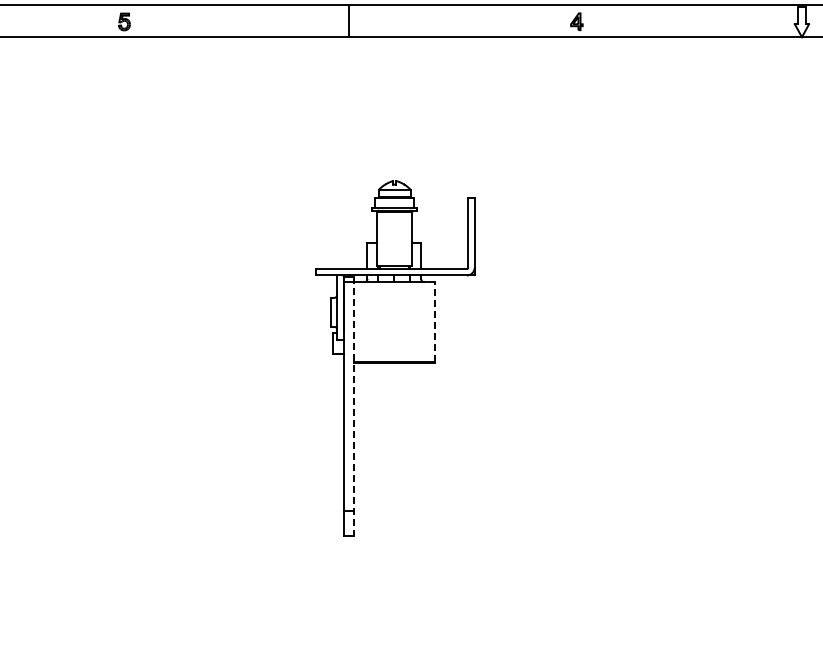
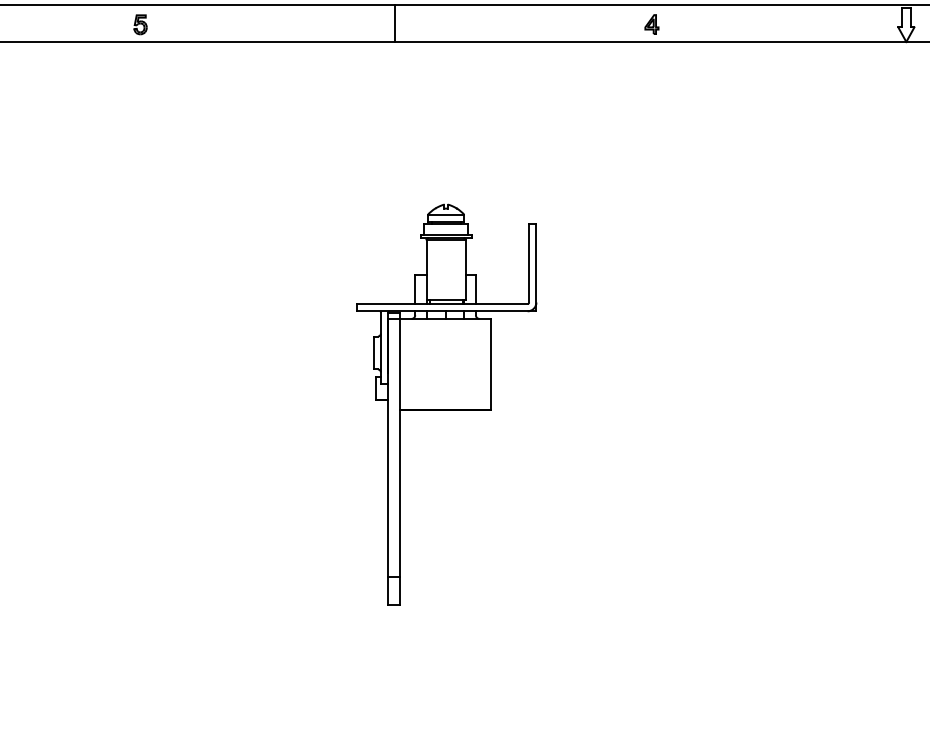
line: (434, 321) -> (490, 363), dashed -> solid
line: (353, 406) -> (399, 459), dashed -> solid

